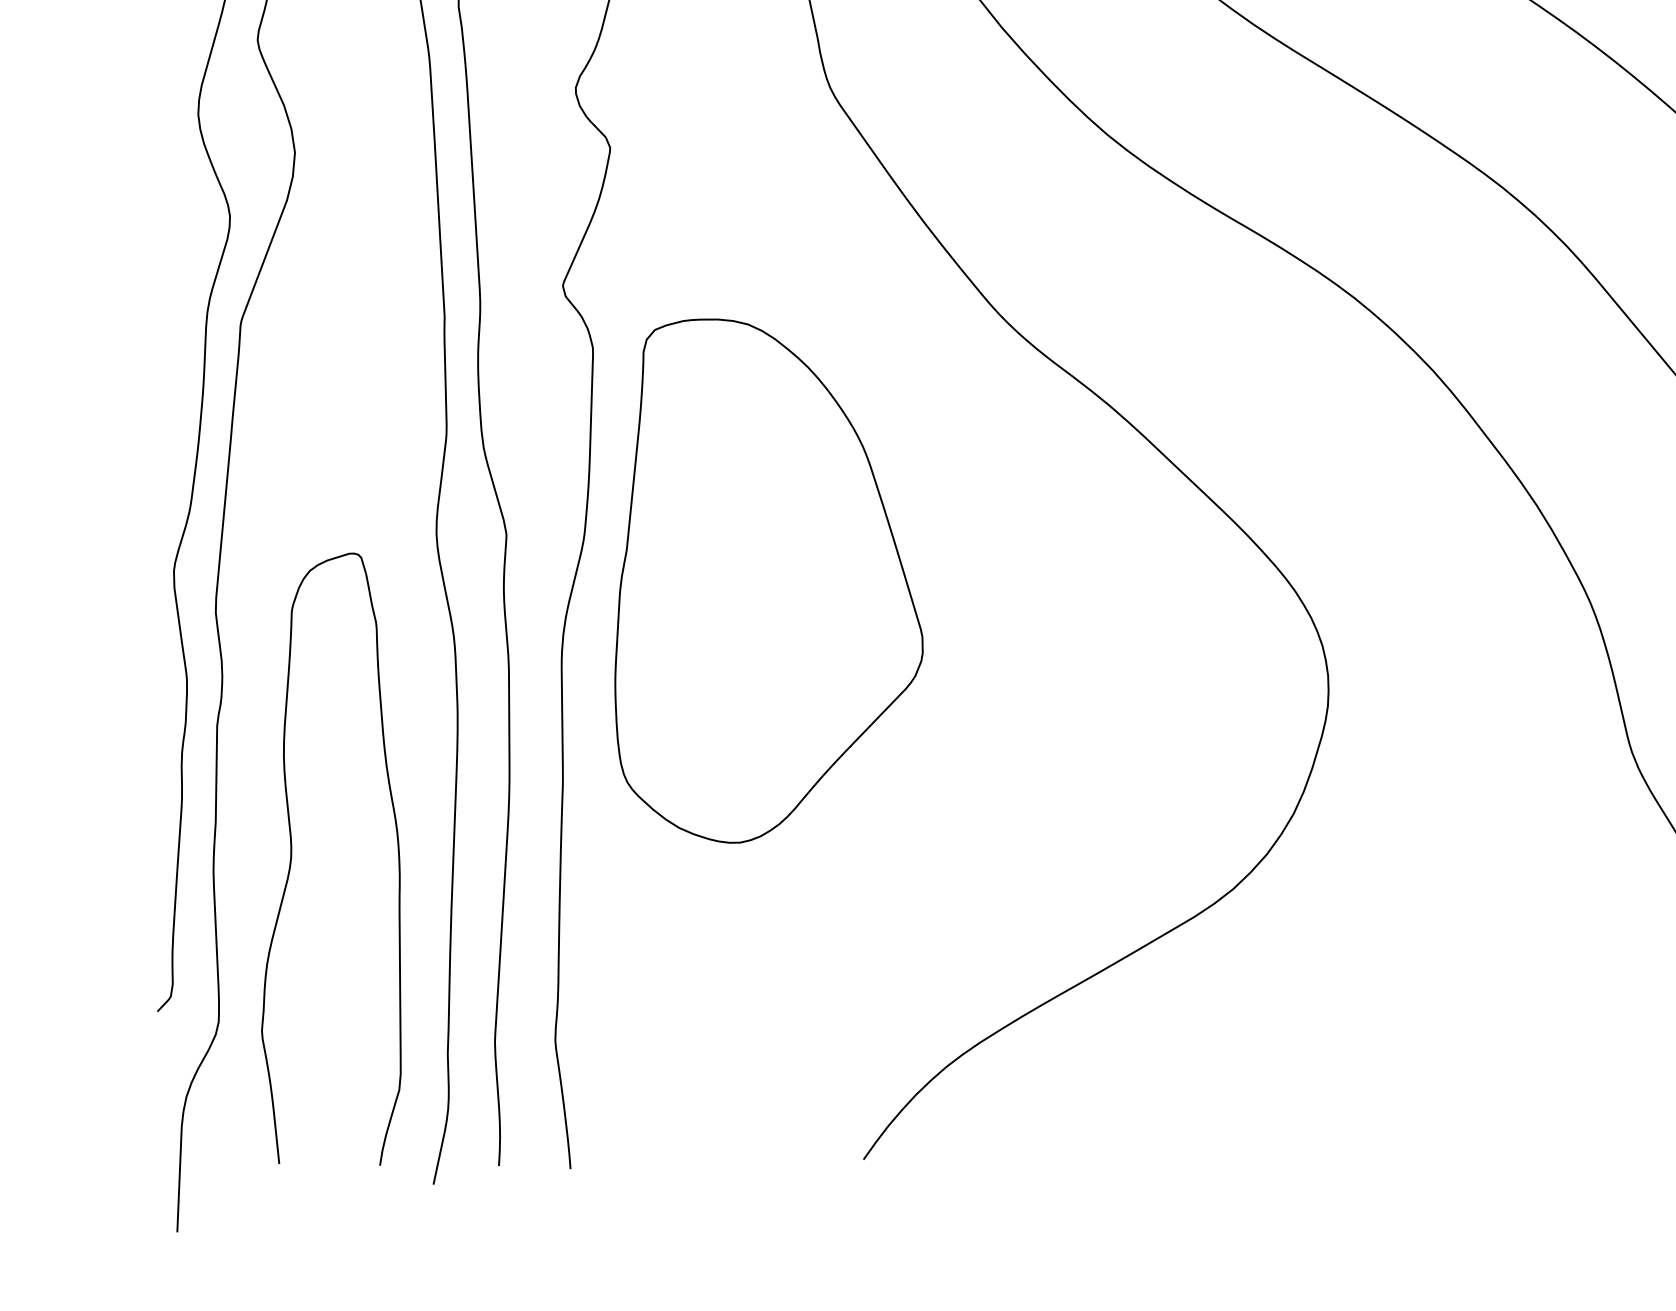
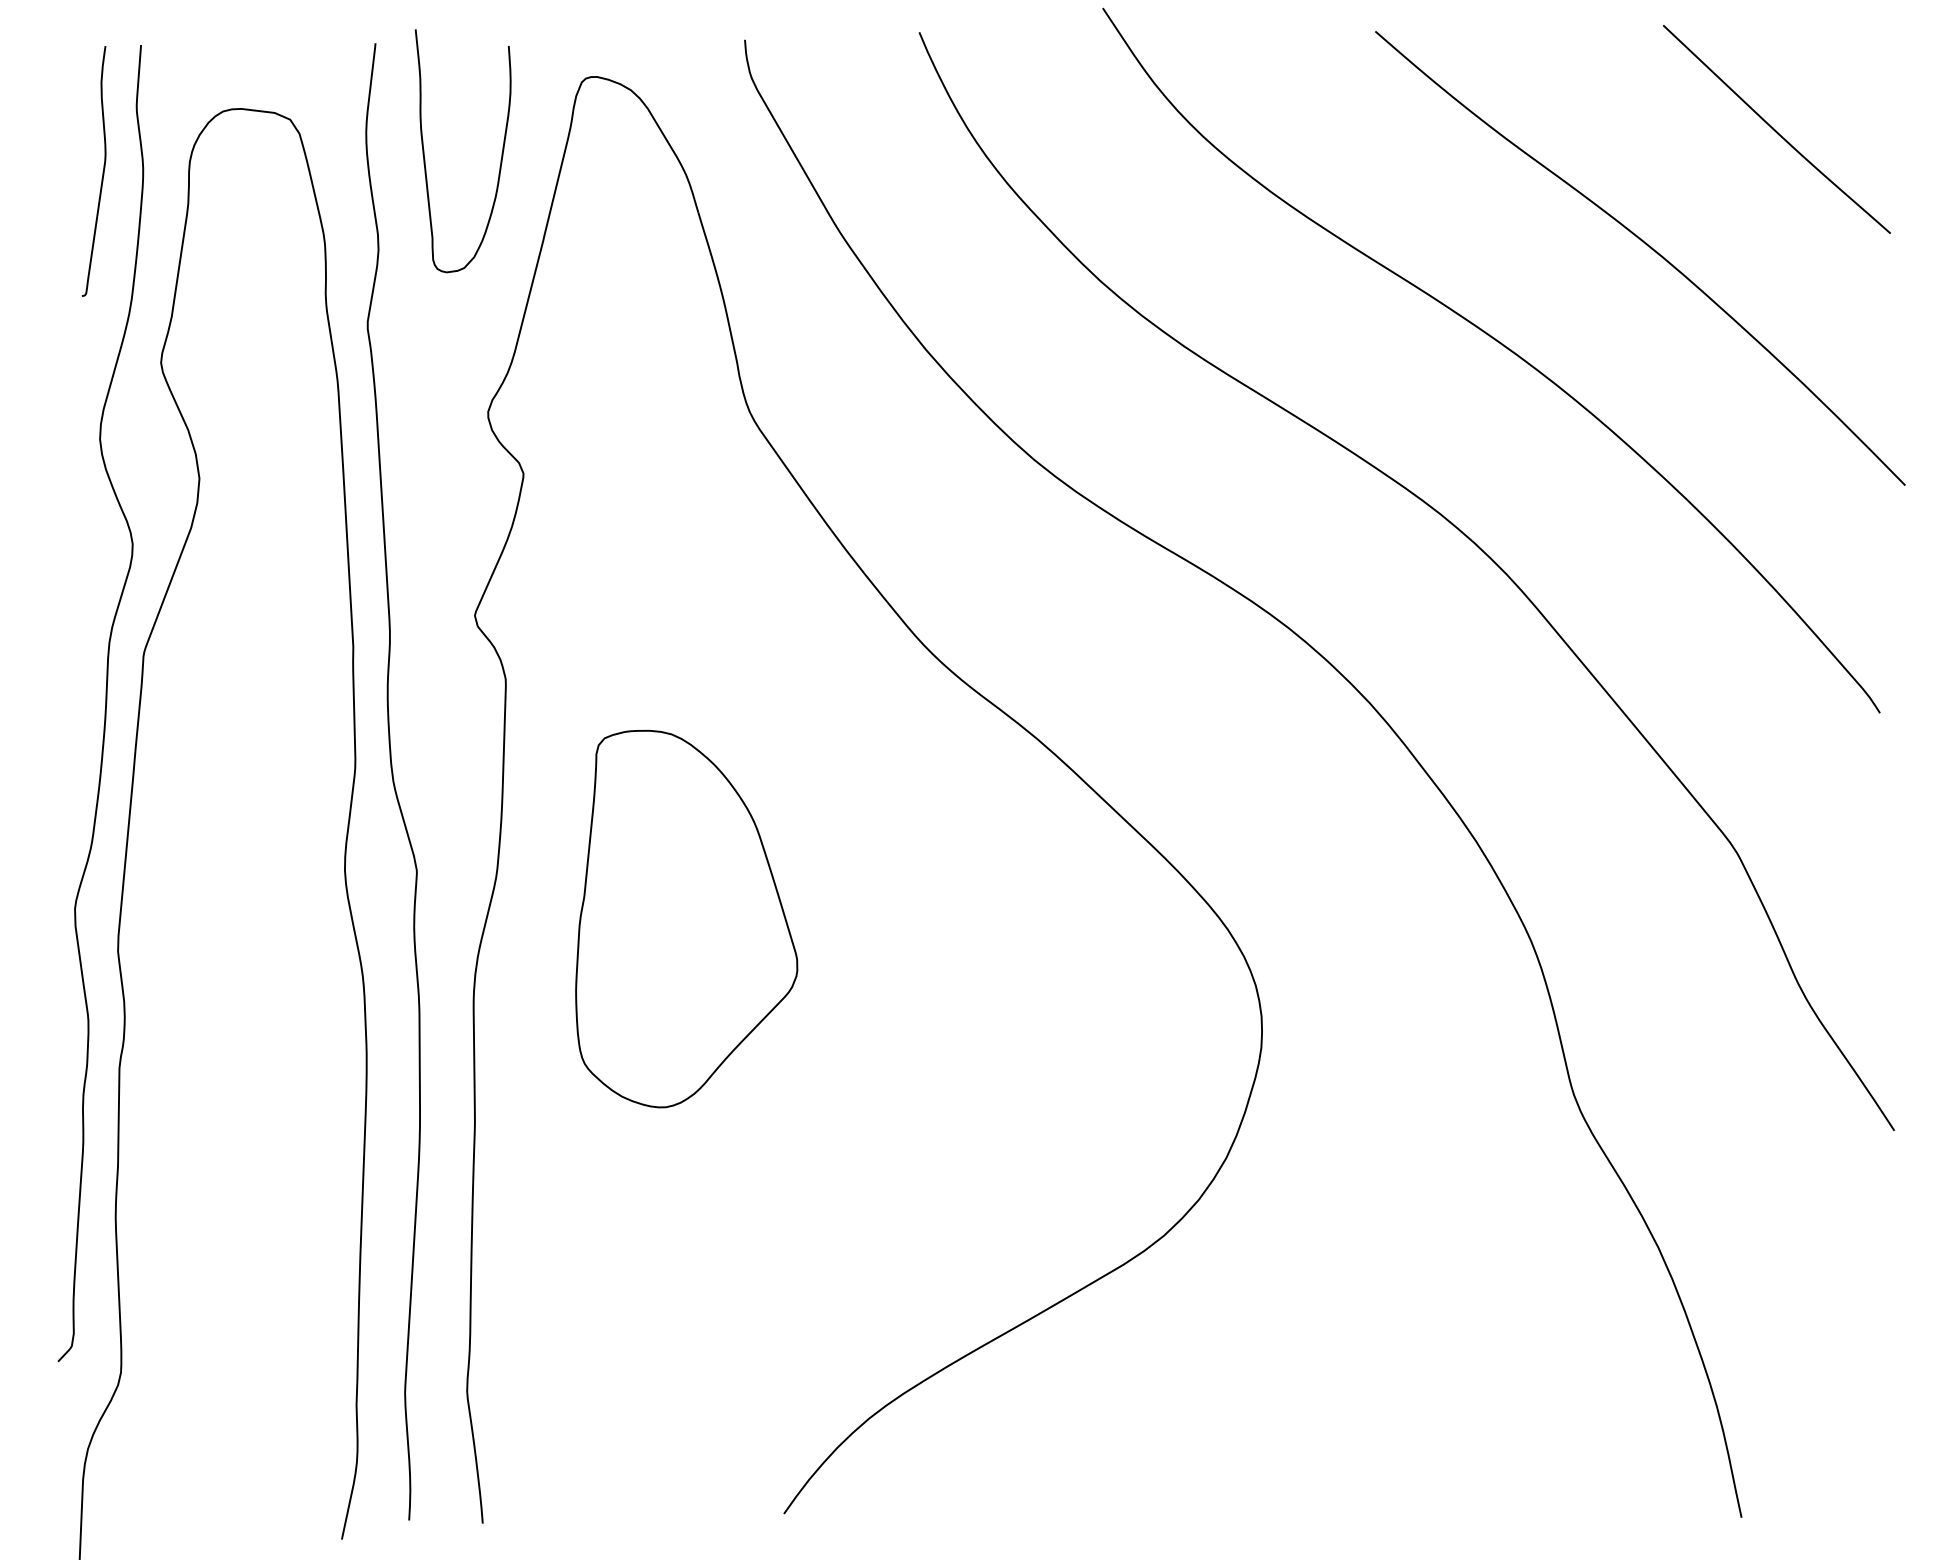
part: (768, 580) -> (686, 918), size x0.7
part: (292, 858) -> (196, 1204), removed

